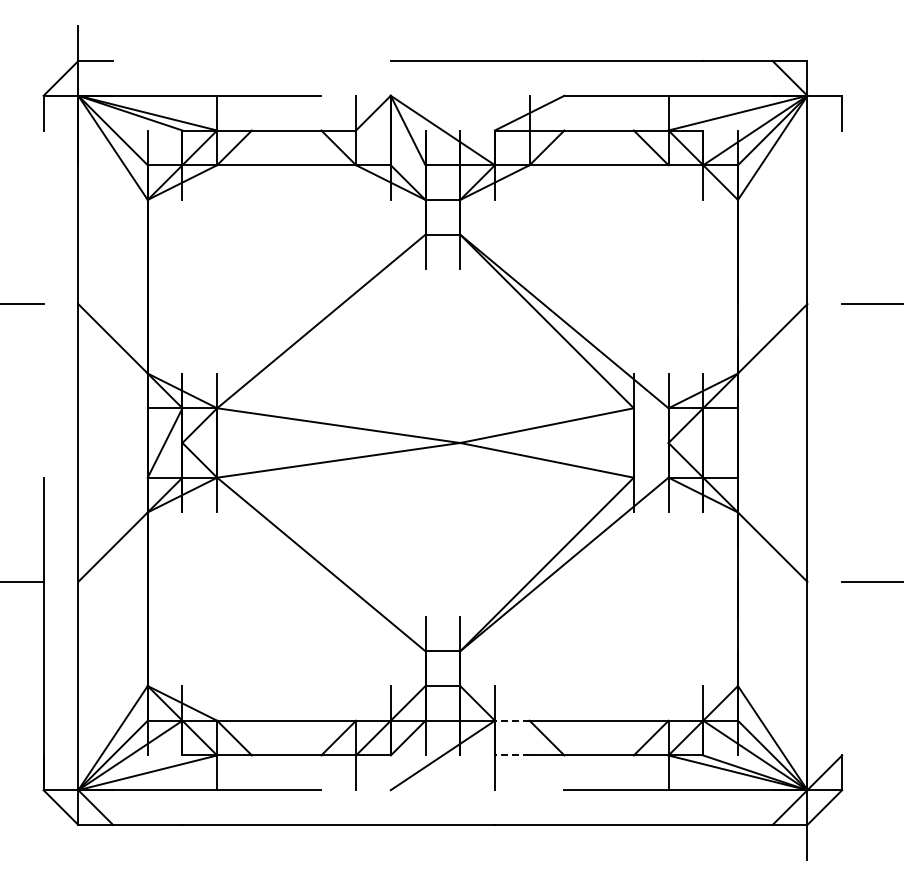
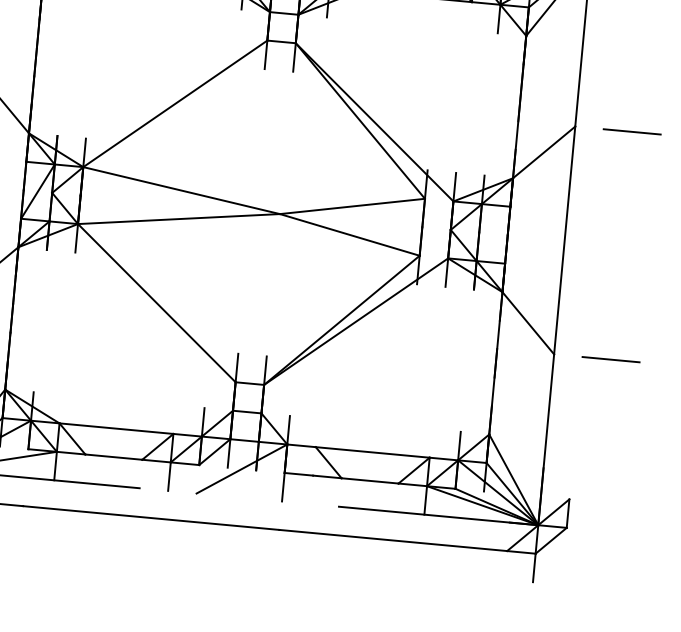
line: (511, 720) -> (300, 445), dashed -> solid
line: (511, 755) -> (298, 474), dashed -> solid

